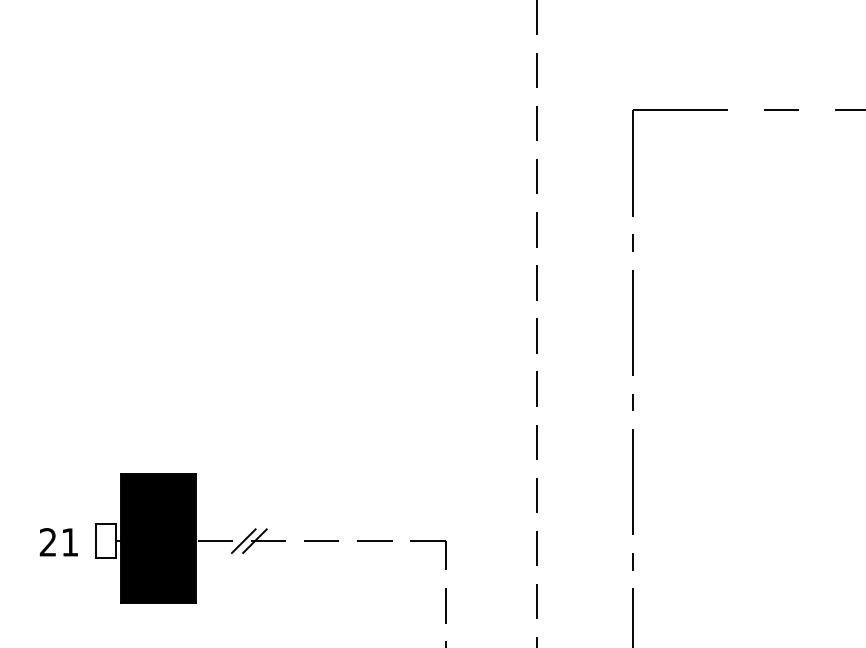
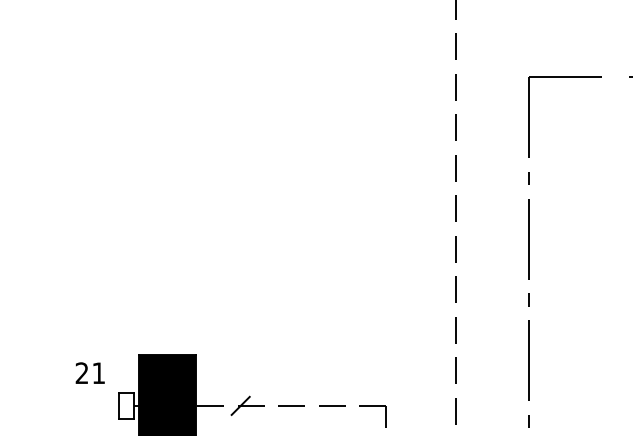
line: (243, 541) -> (231, 406), removed
text: (58, 542) -> (89, 373), moved

